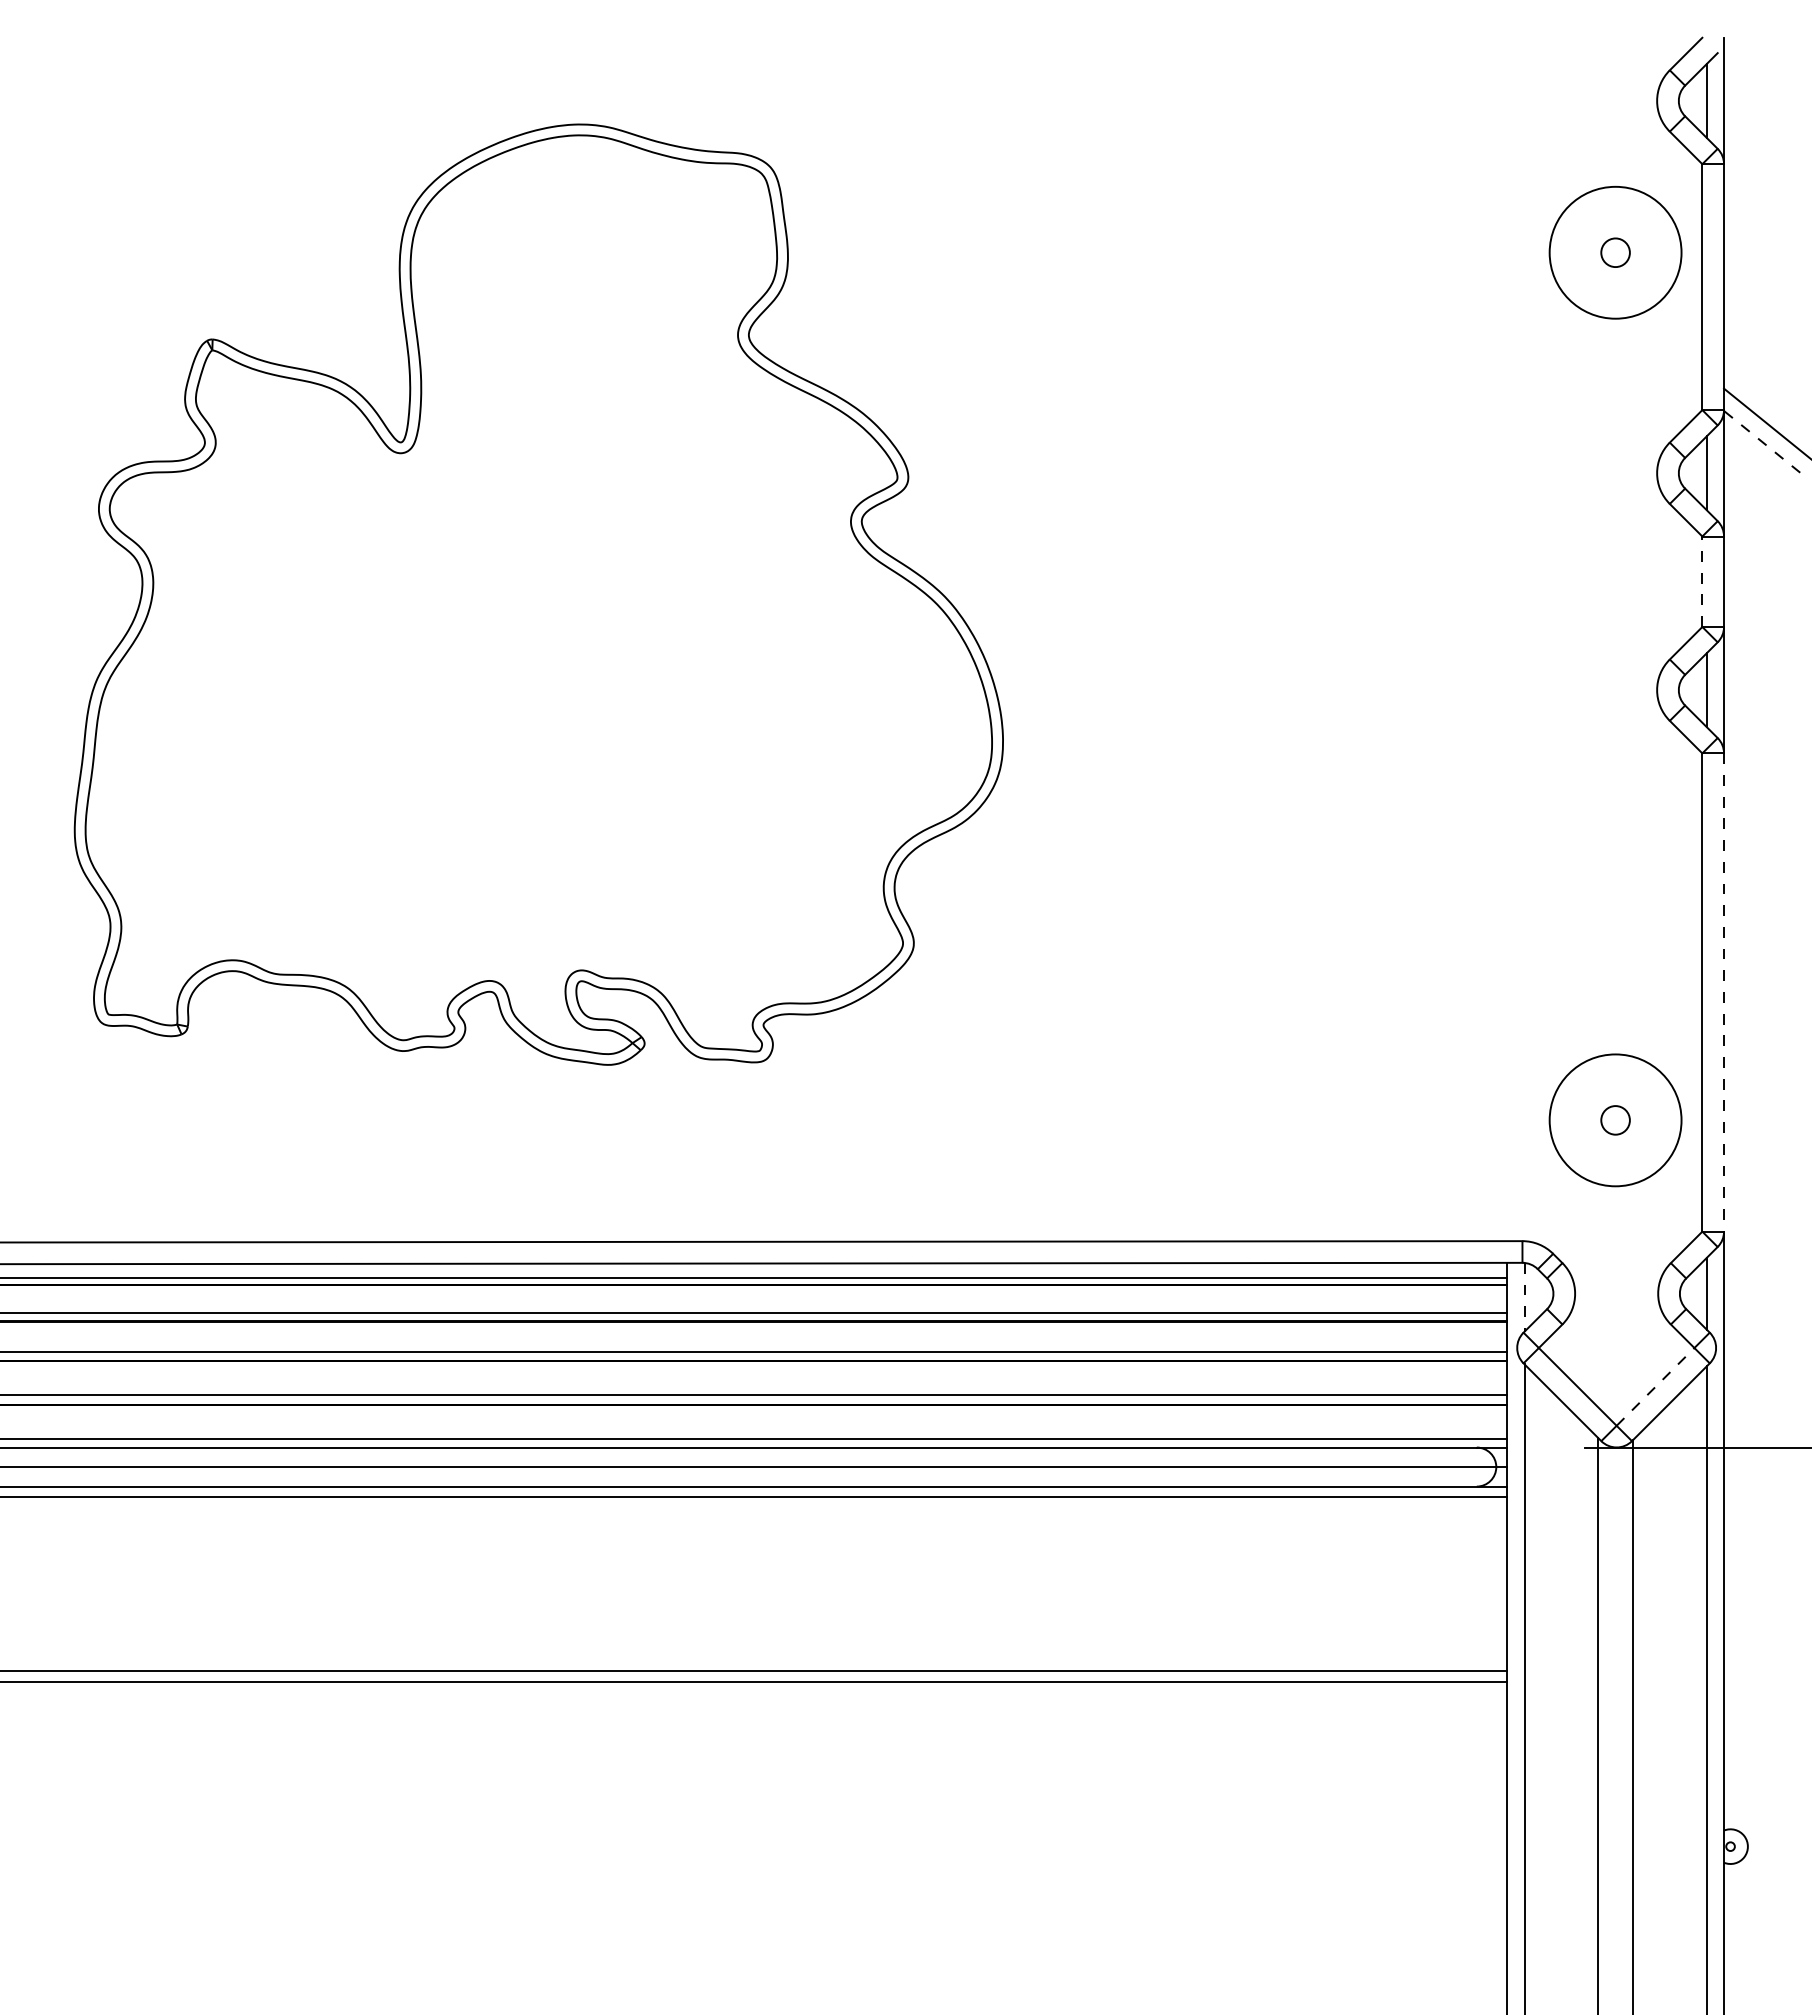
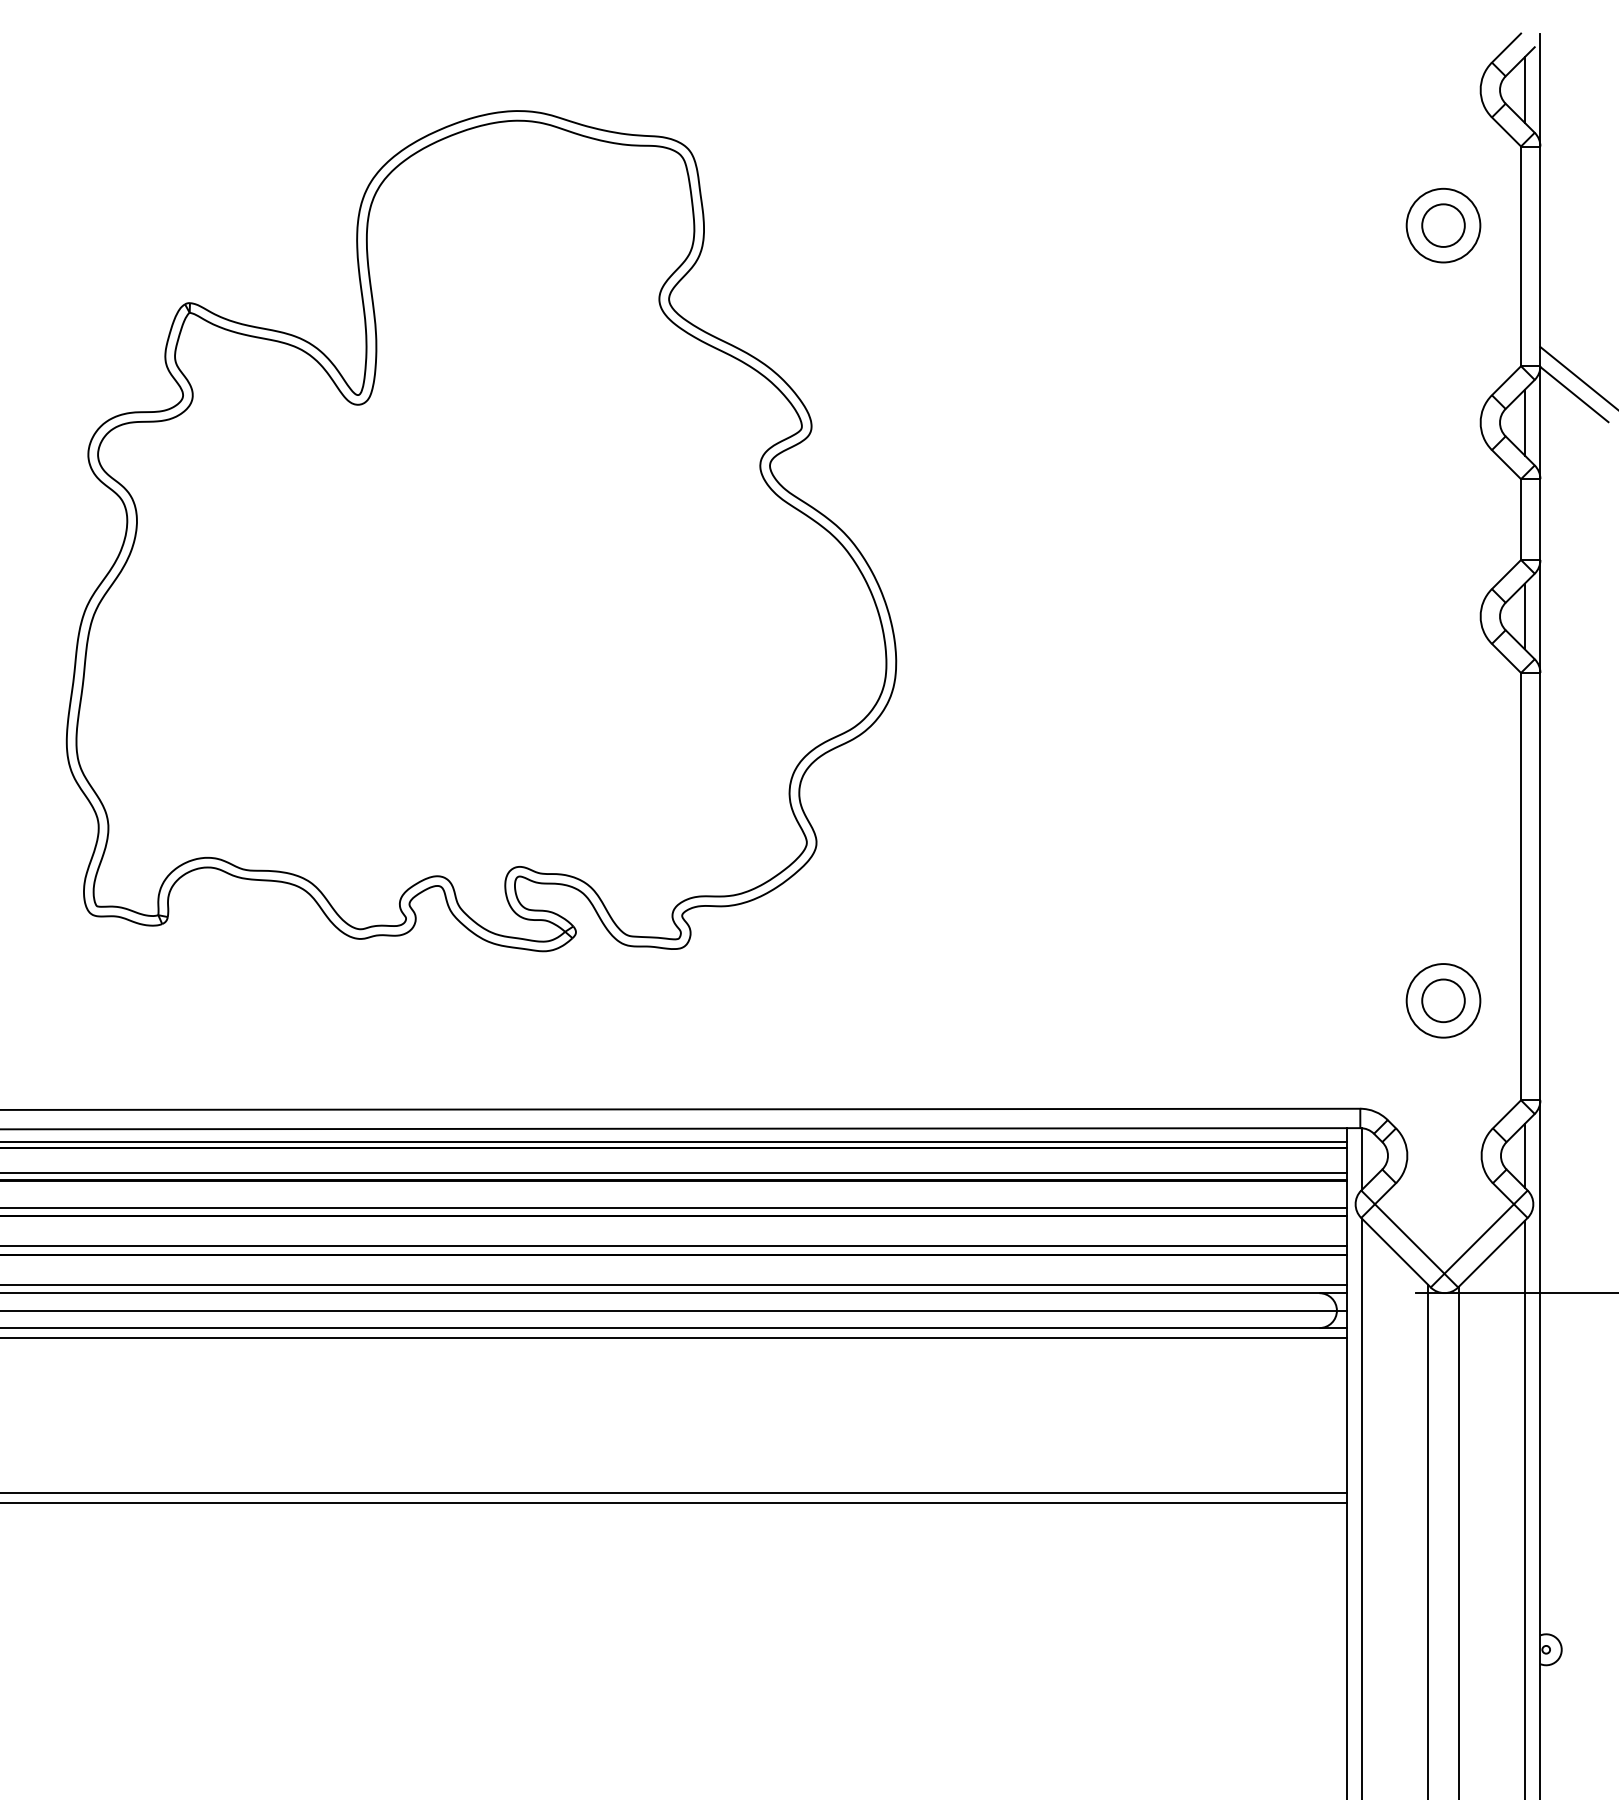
circle: (1615, 252) -> (1443, 225), size x0.62
circle: (1615, 252) -> (1443, 225), size x1.67
line: (1761, 441) -> (1573, 394), dashed -> solid
line: (1702, 581) -> (1521, 519), dashed -> solid
line: (1724, 993) -> (1540, 887), dashed -> solid
circle: (1615, 1120) -> (1443, 1000), size x0.62
circle: (1615, 1120) -> (1443, 1000), size x1.67
line: (1524, 1297) -> (1362, 1159), dashed -> solid
line: (1655, 1386) -> (1479, 1238), dashed -> solid

